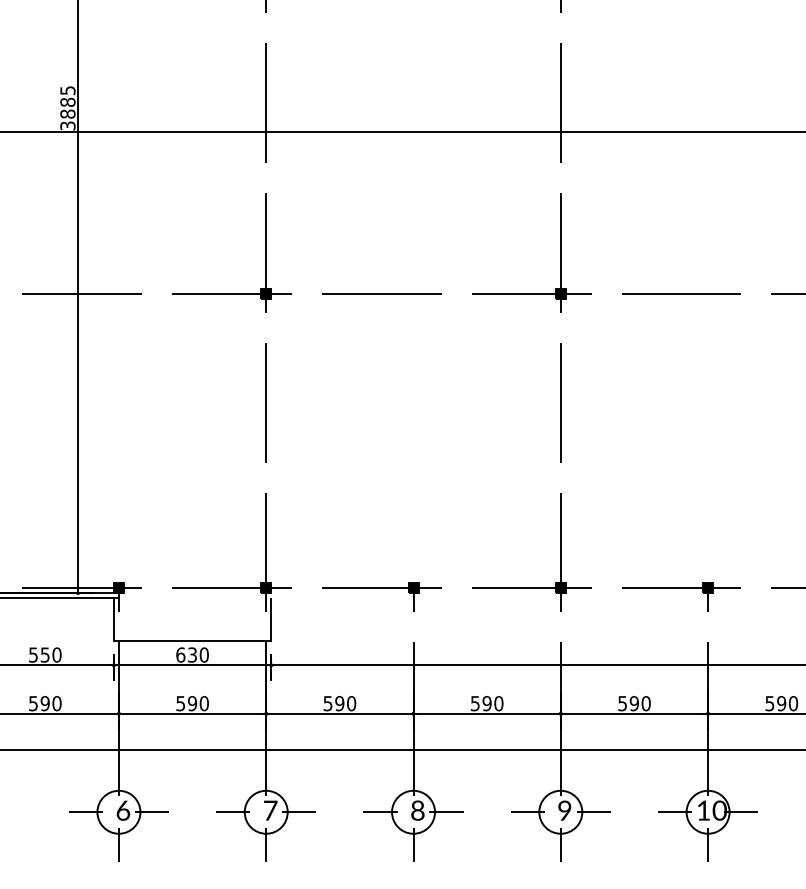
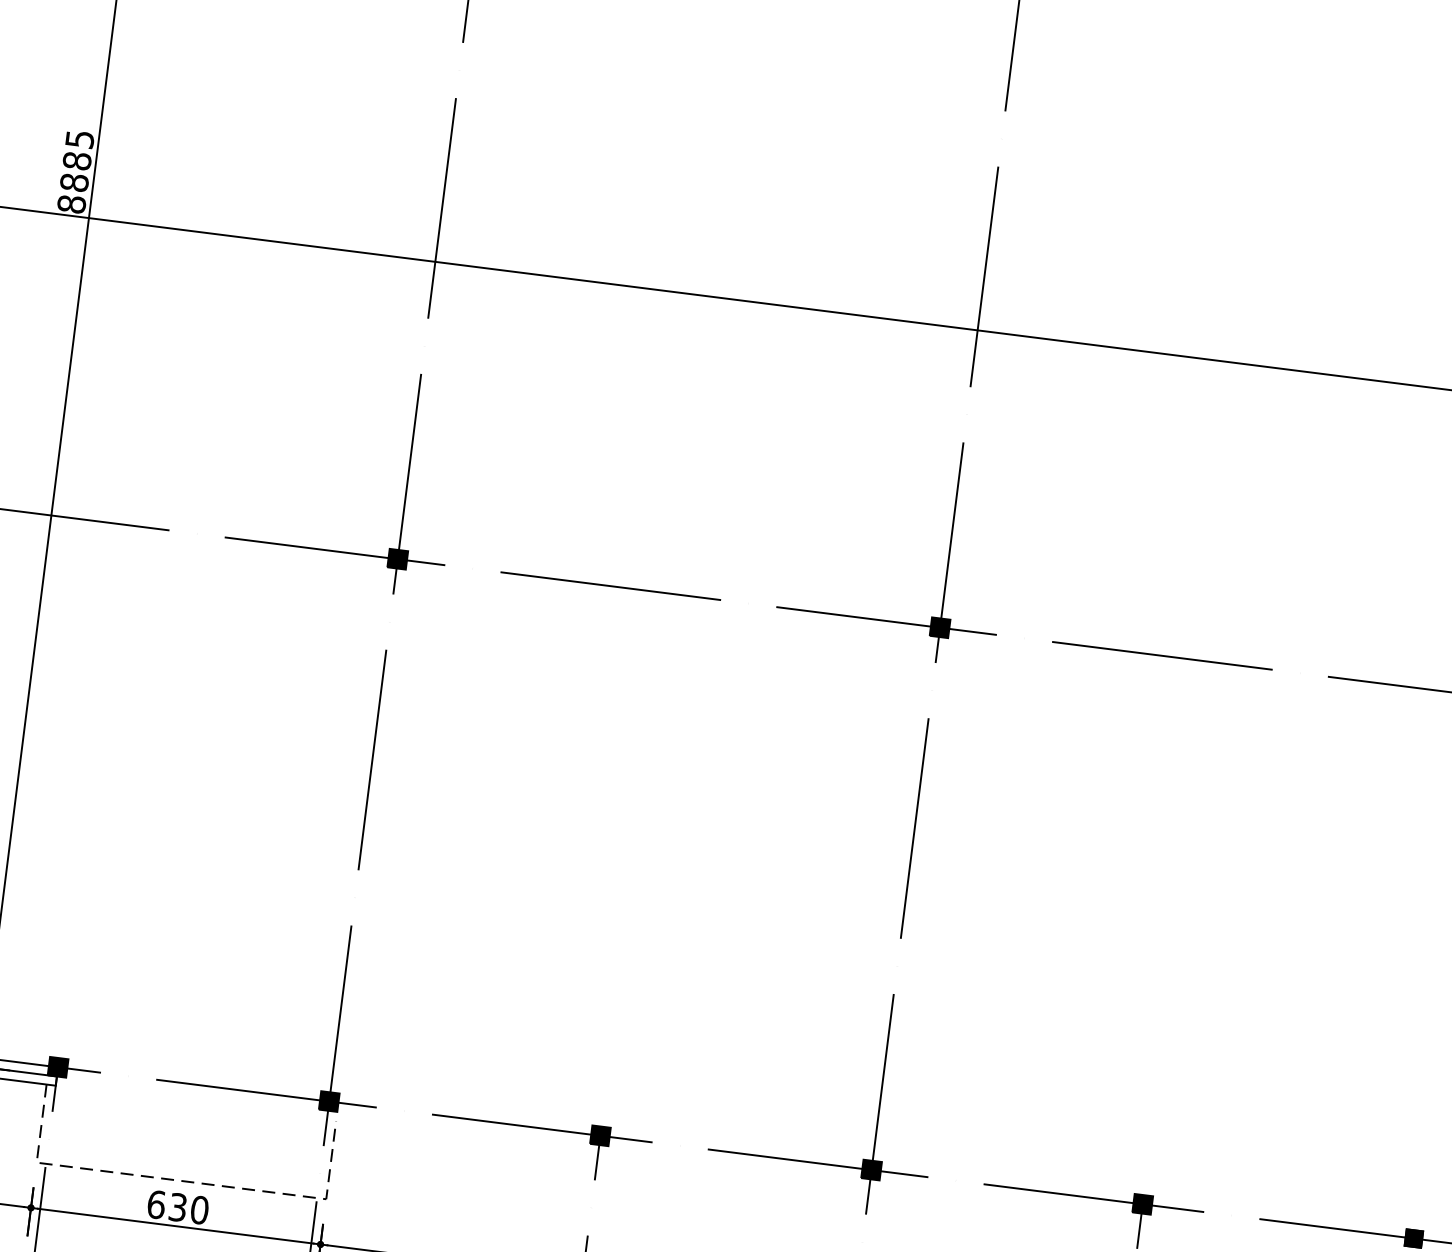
text: (67, 125) -> (71, 203), 3885 -> 8885
line: (192, 640) -> (181, 1180), solid -> dashed

